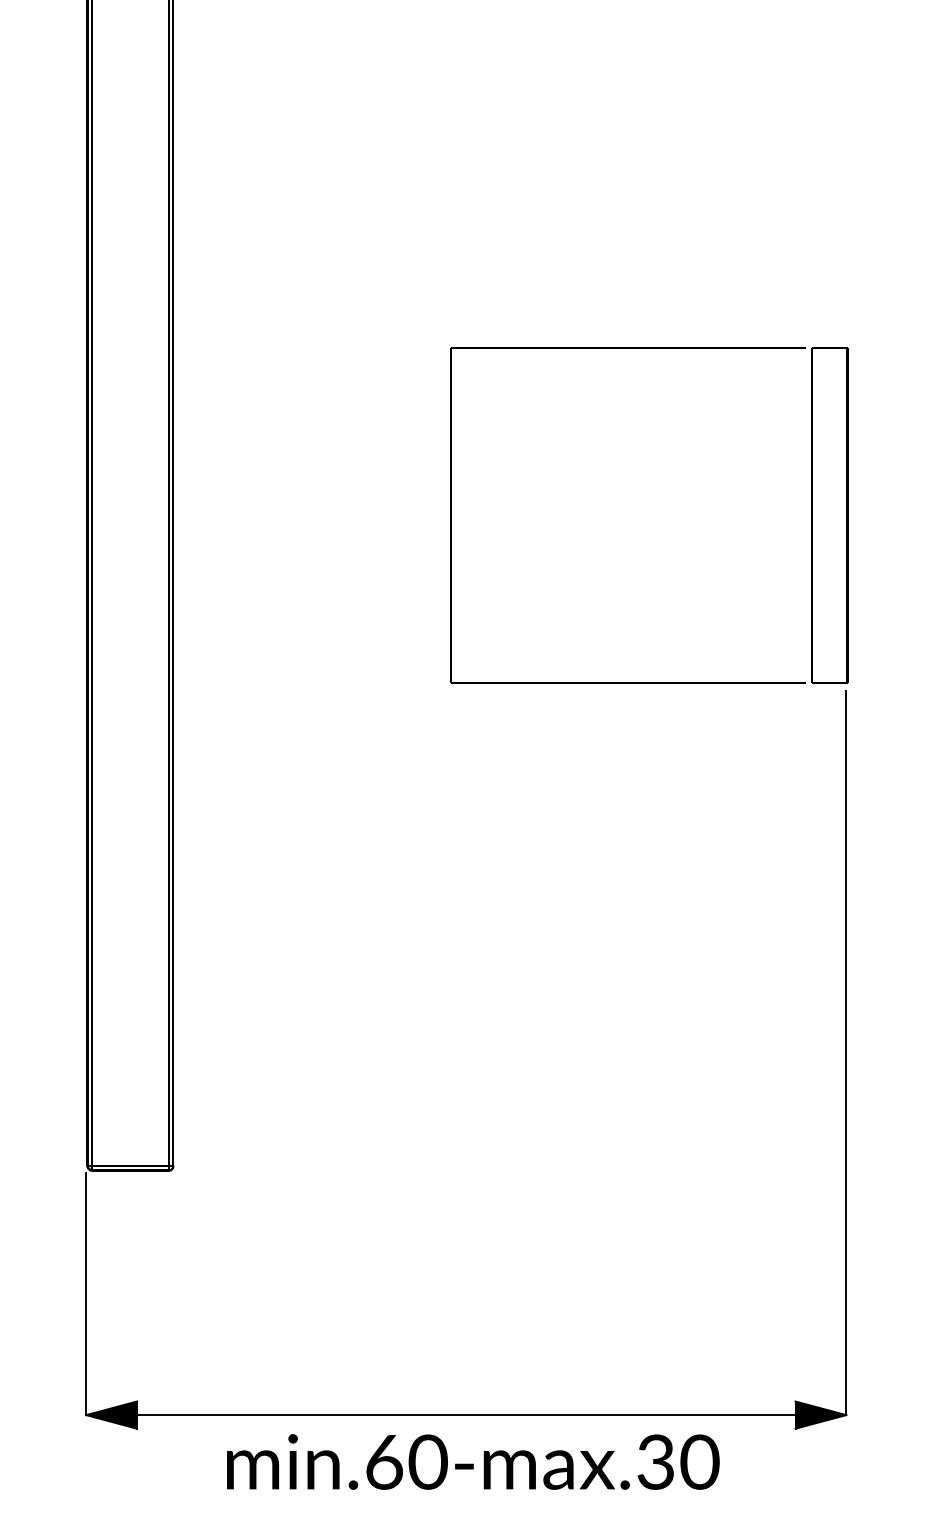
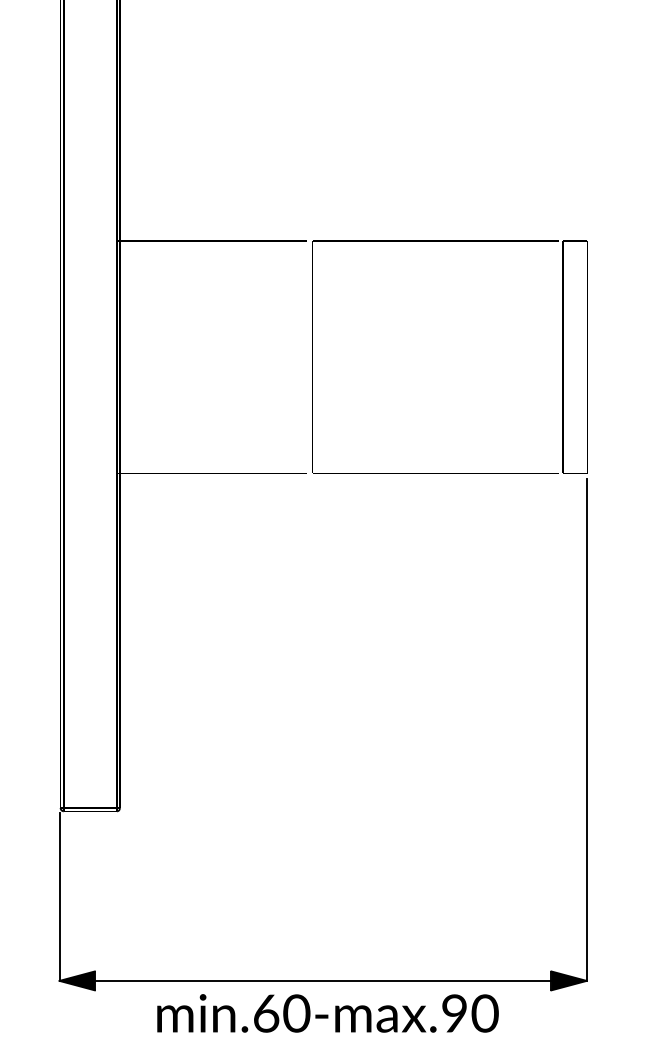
fill: (305, 347) -> (211, 240), added
fill: (305, 683) -> (211, 473), added
text: (655, 1462) -> (454, 1013), min.60-max.30 -> min.60-max.90

